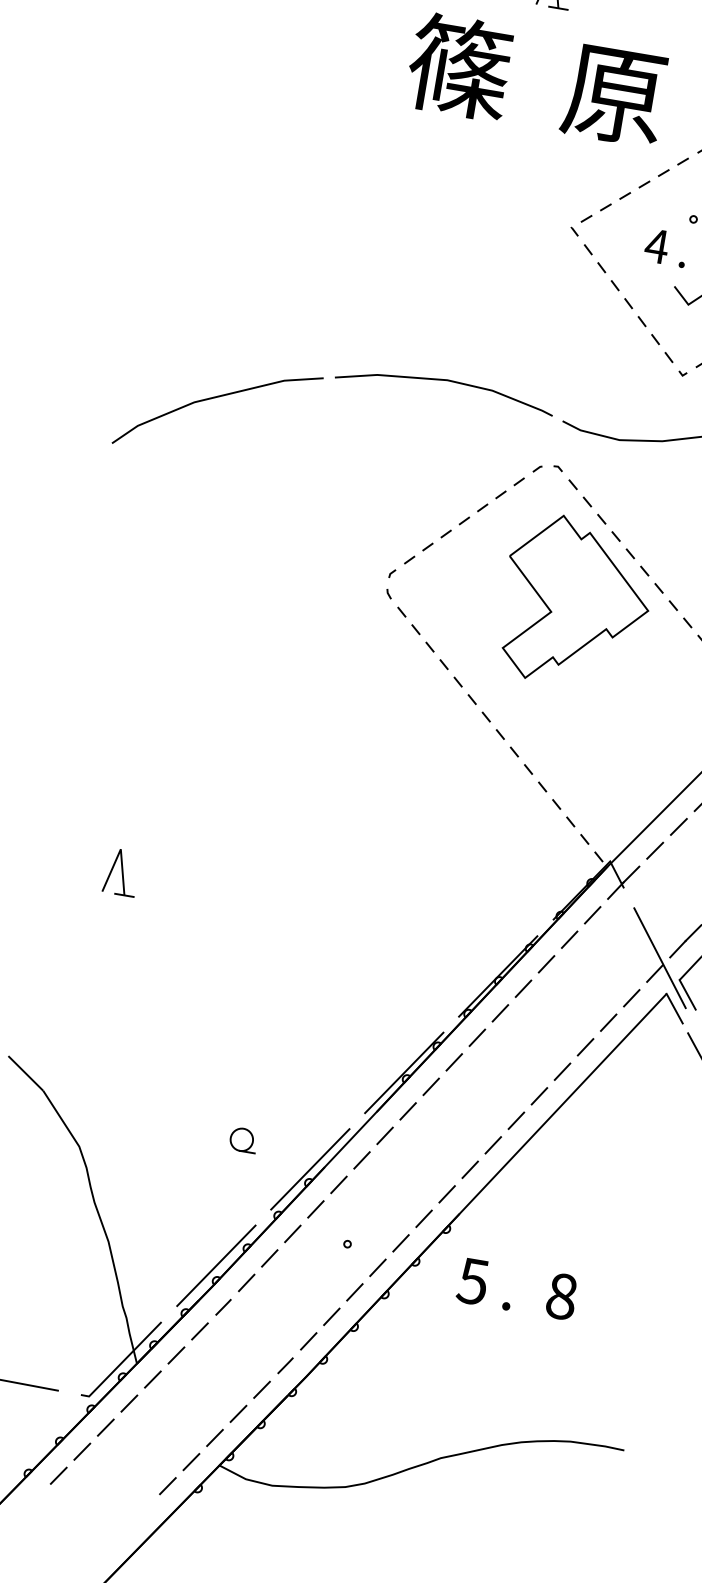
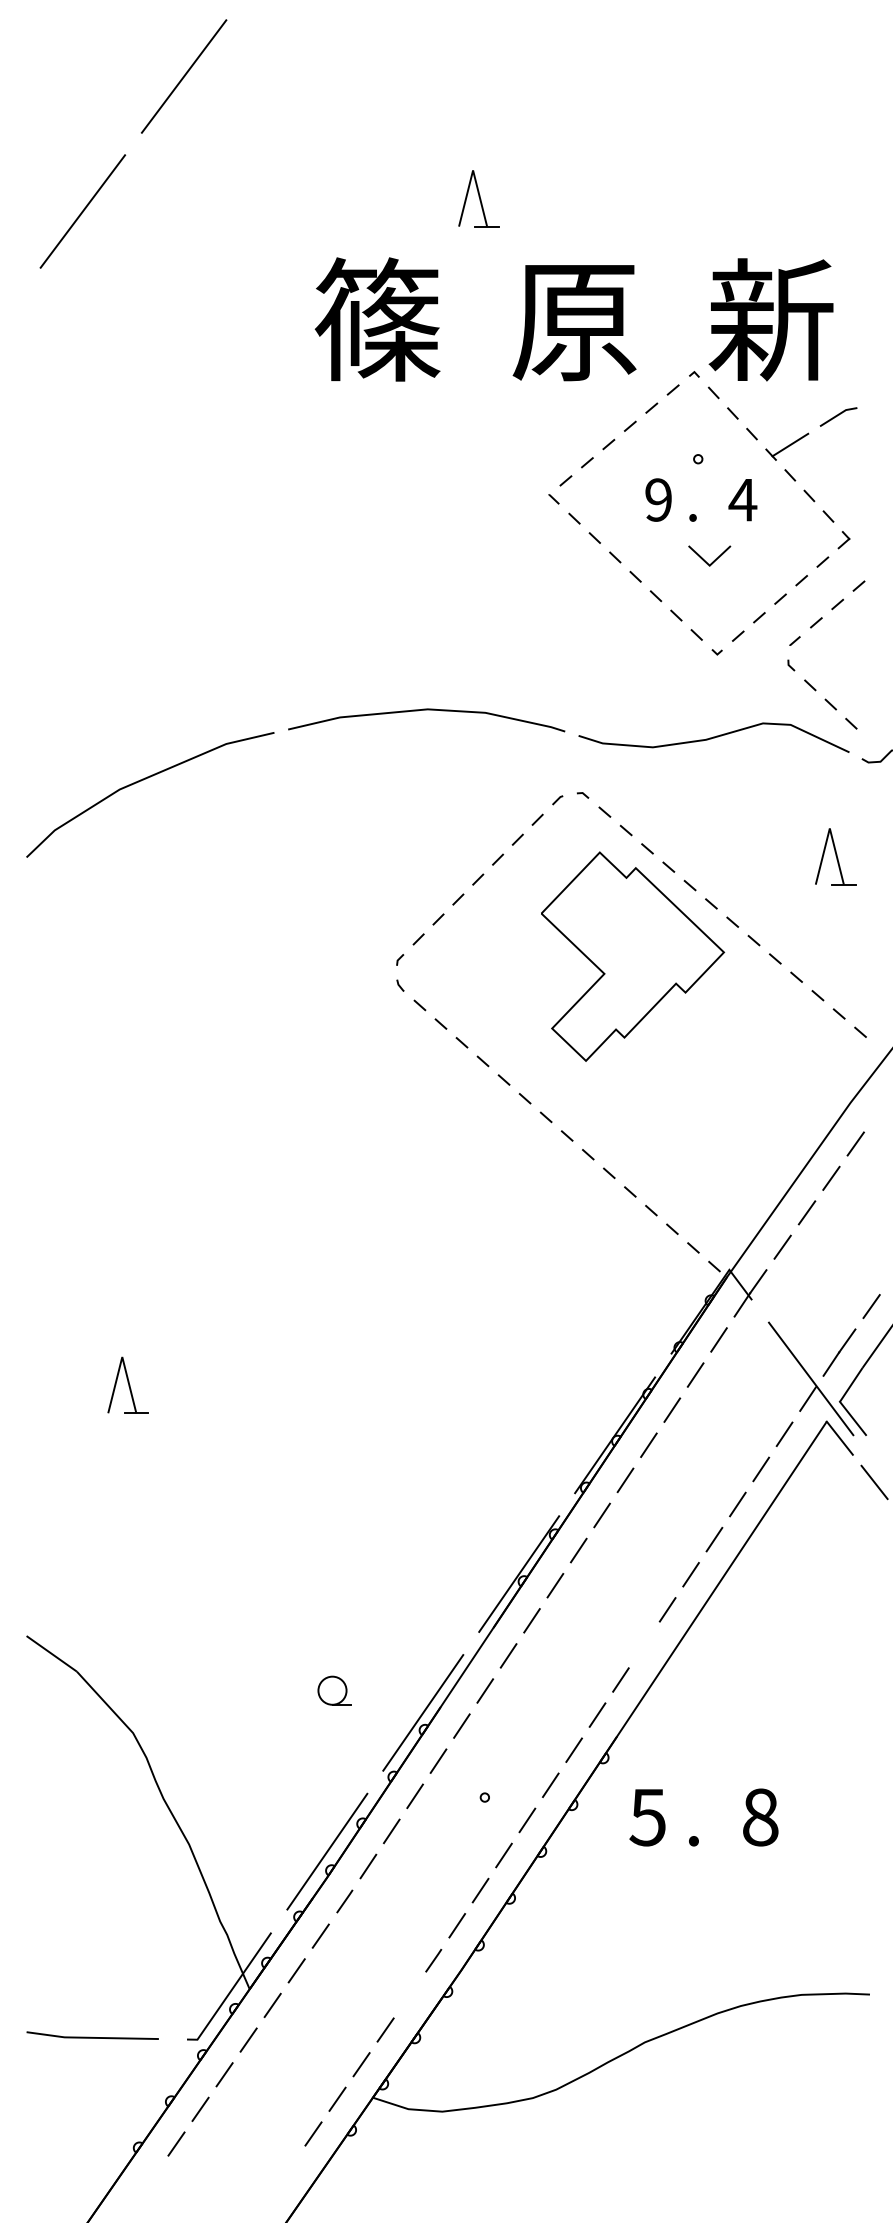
text: (656, 245) -> (658, 499), 4 -> 9
line: (493, 1144) -> (644, 1644), removed
line: (262, 1389) -> (409, 1994), removed

